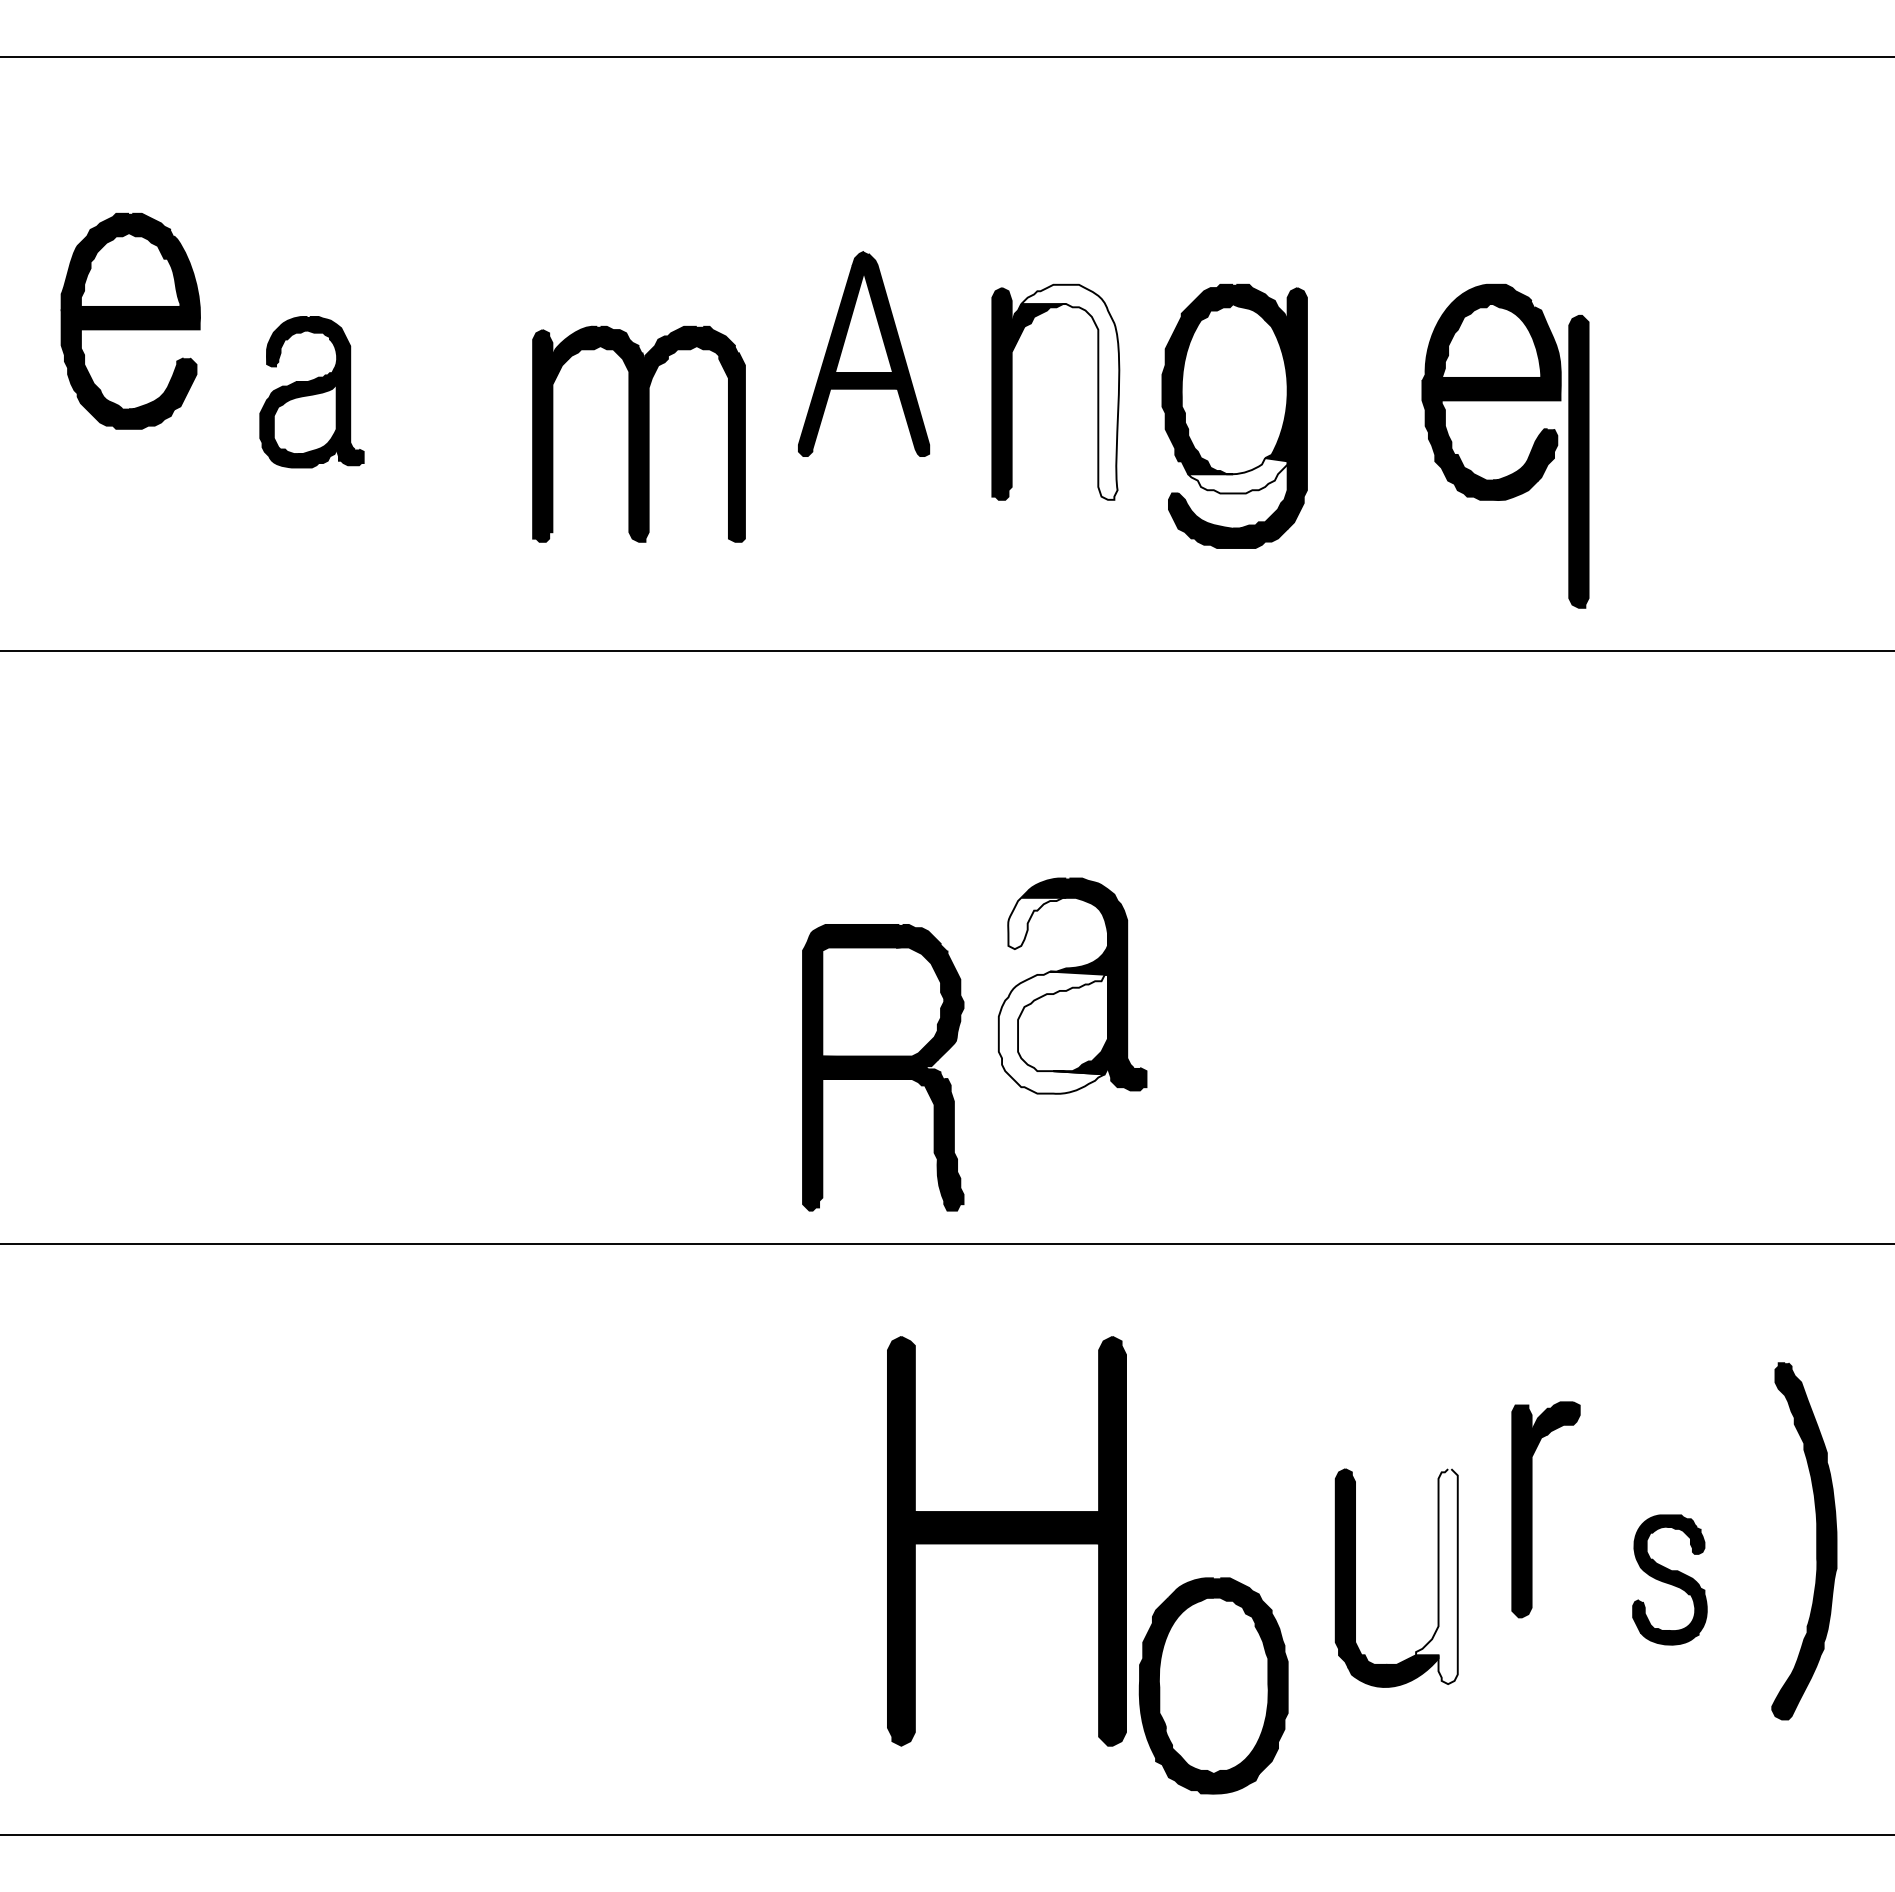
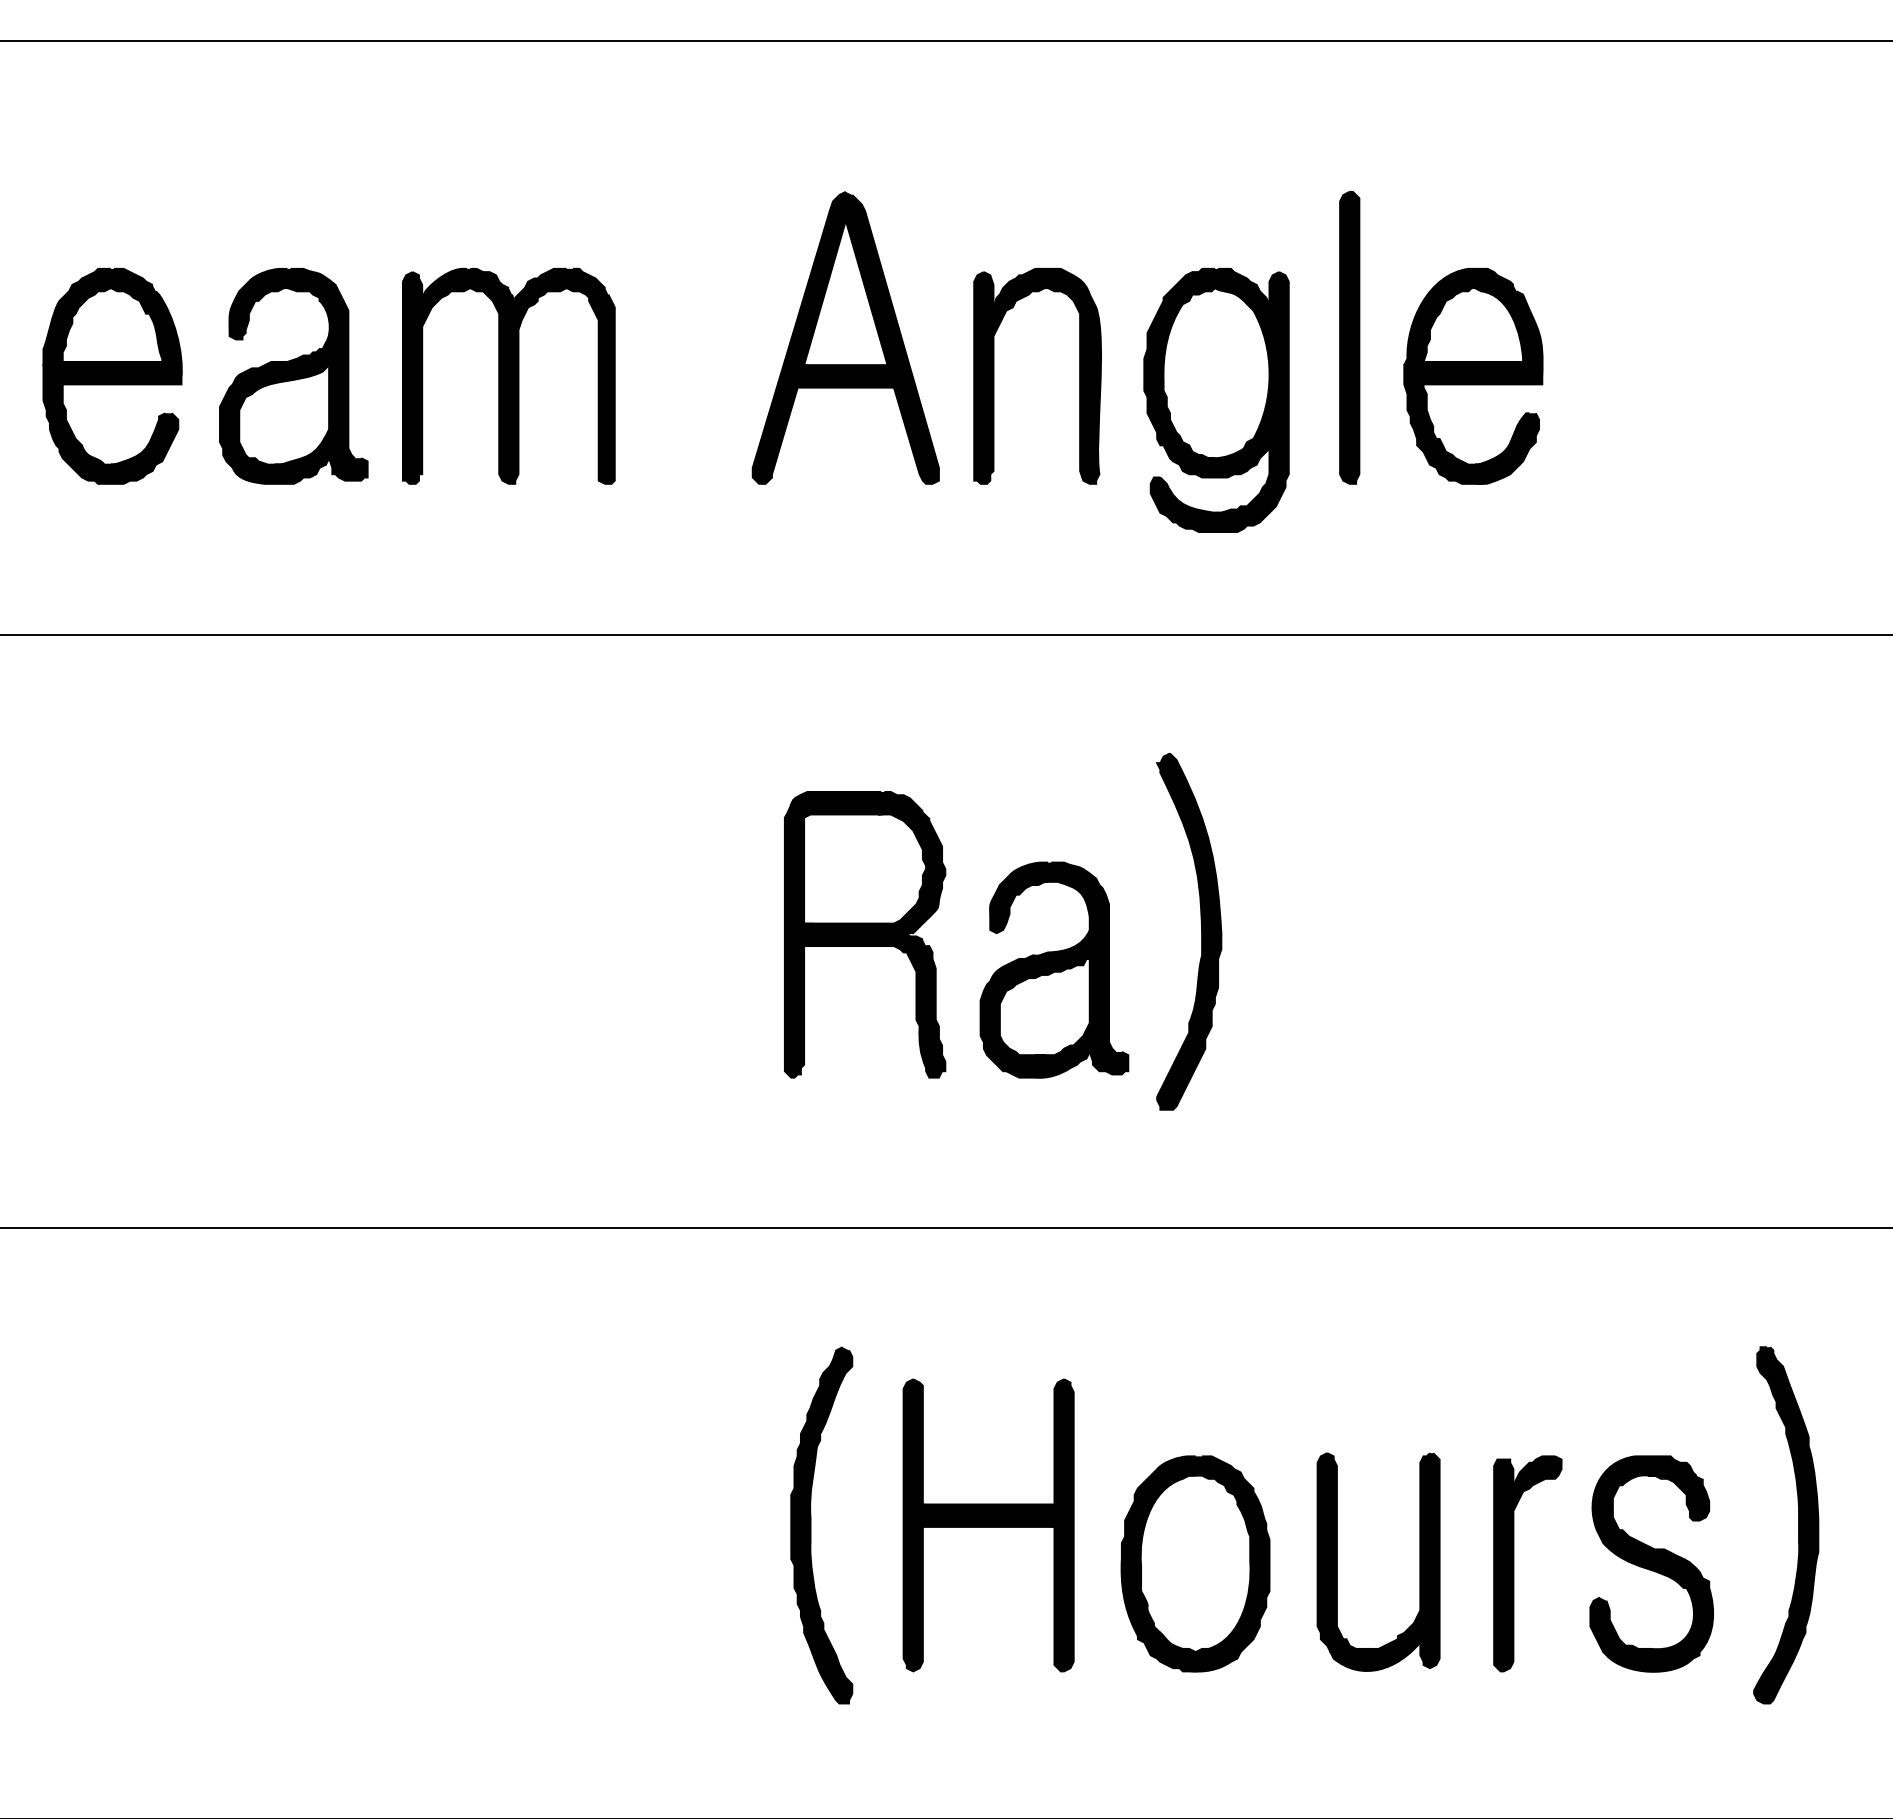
part: (130, 320) -> (112, 375), moved
part: (863, 353) -> (845, 337), size x1.43
part: (311, 391) -> (293, 375), size x1.43
fill: (1070, 391) -> (1052, 375), added
part: (638, 433) -> (508, 375), moved
part: (1578, 461) -> (1349, 337), moved
fill: (1237, 475) -> (1219, 459), added
fill: (1037, 923) -> (1019, 907), added
part: (1219, 947) -> (1201, 931), added
fill: (1052, 1032) -> (1034, 1016), added
part: (883, 1067) -> (865, 934), moved
part: (1532, 1509) -> (1514, 1563), moved
part: (829, 1541) -> (811, 1525), added
part: (1006, 1541) -> (988, 1525), size x0.71
fill: (1436, 1576) -> (1418, 1560), added
part: (1669, 1579) -> (1651, 1563), size x1.67
part: (1213, 1685) -> (1195, 1563), moved

